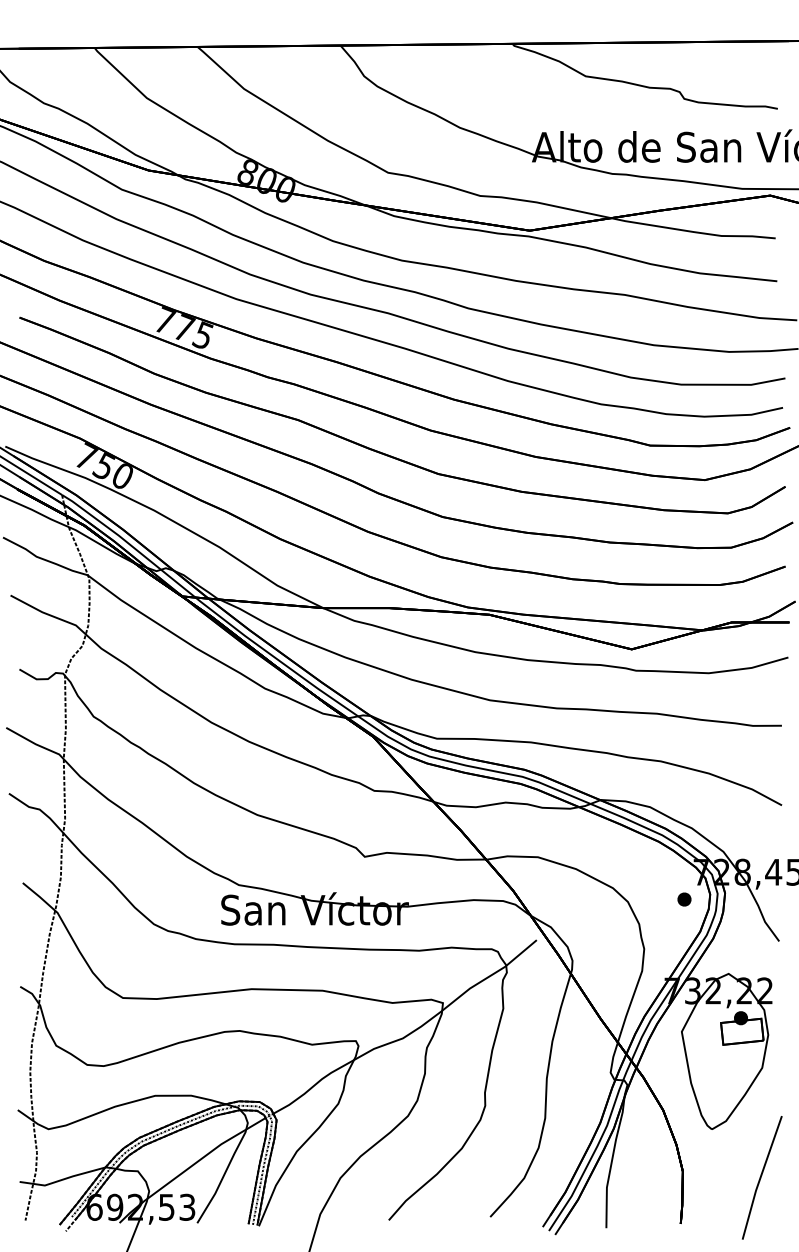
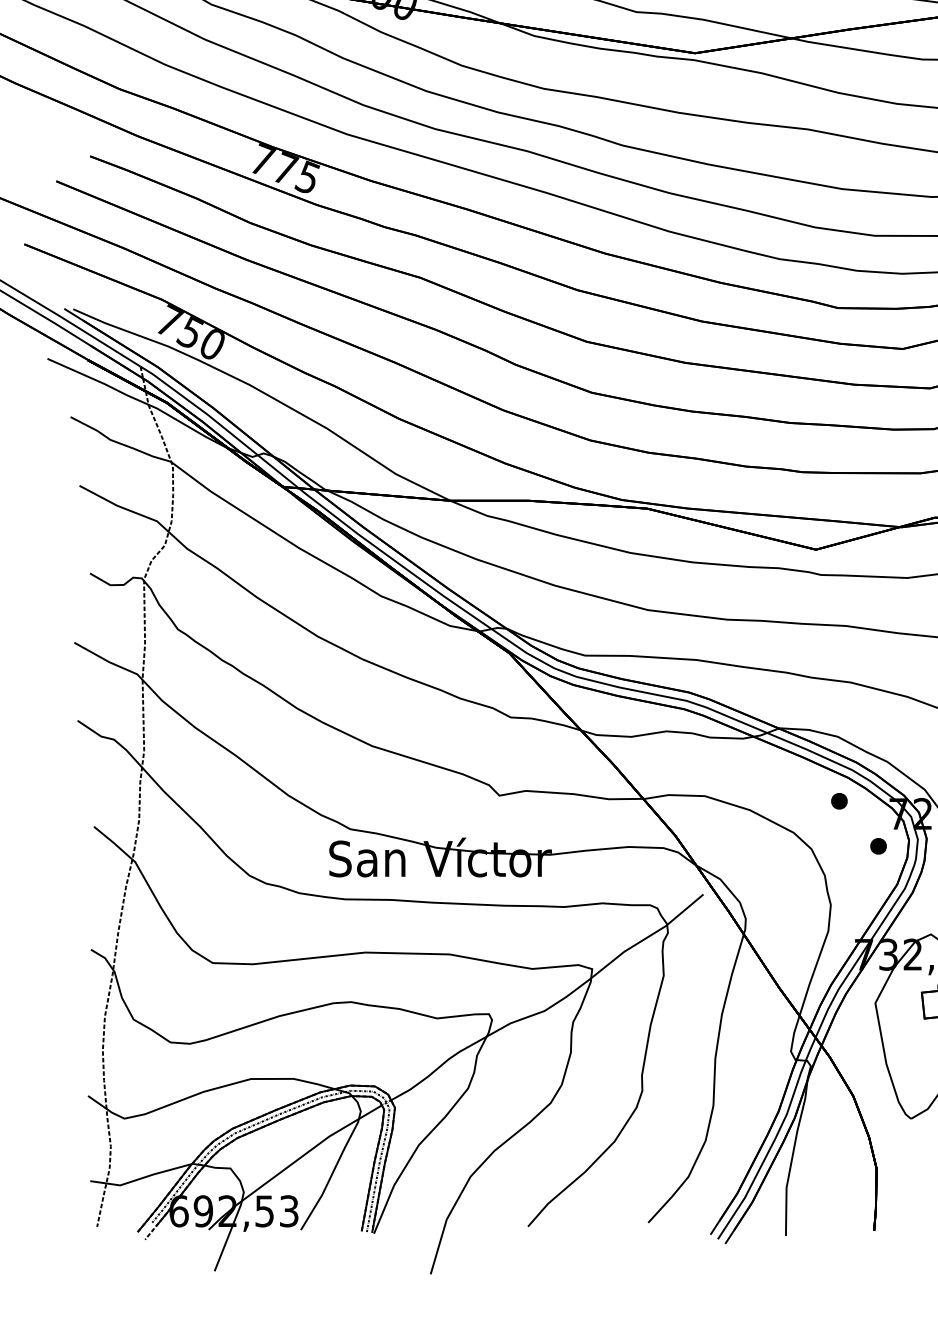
part: (651, 861) -> (839, 801), added

